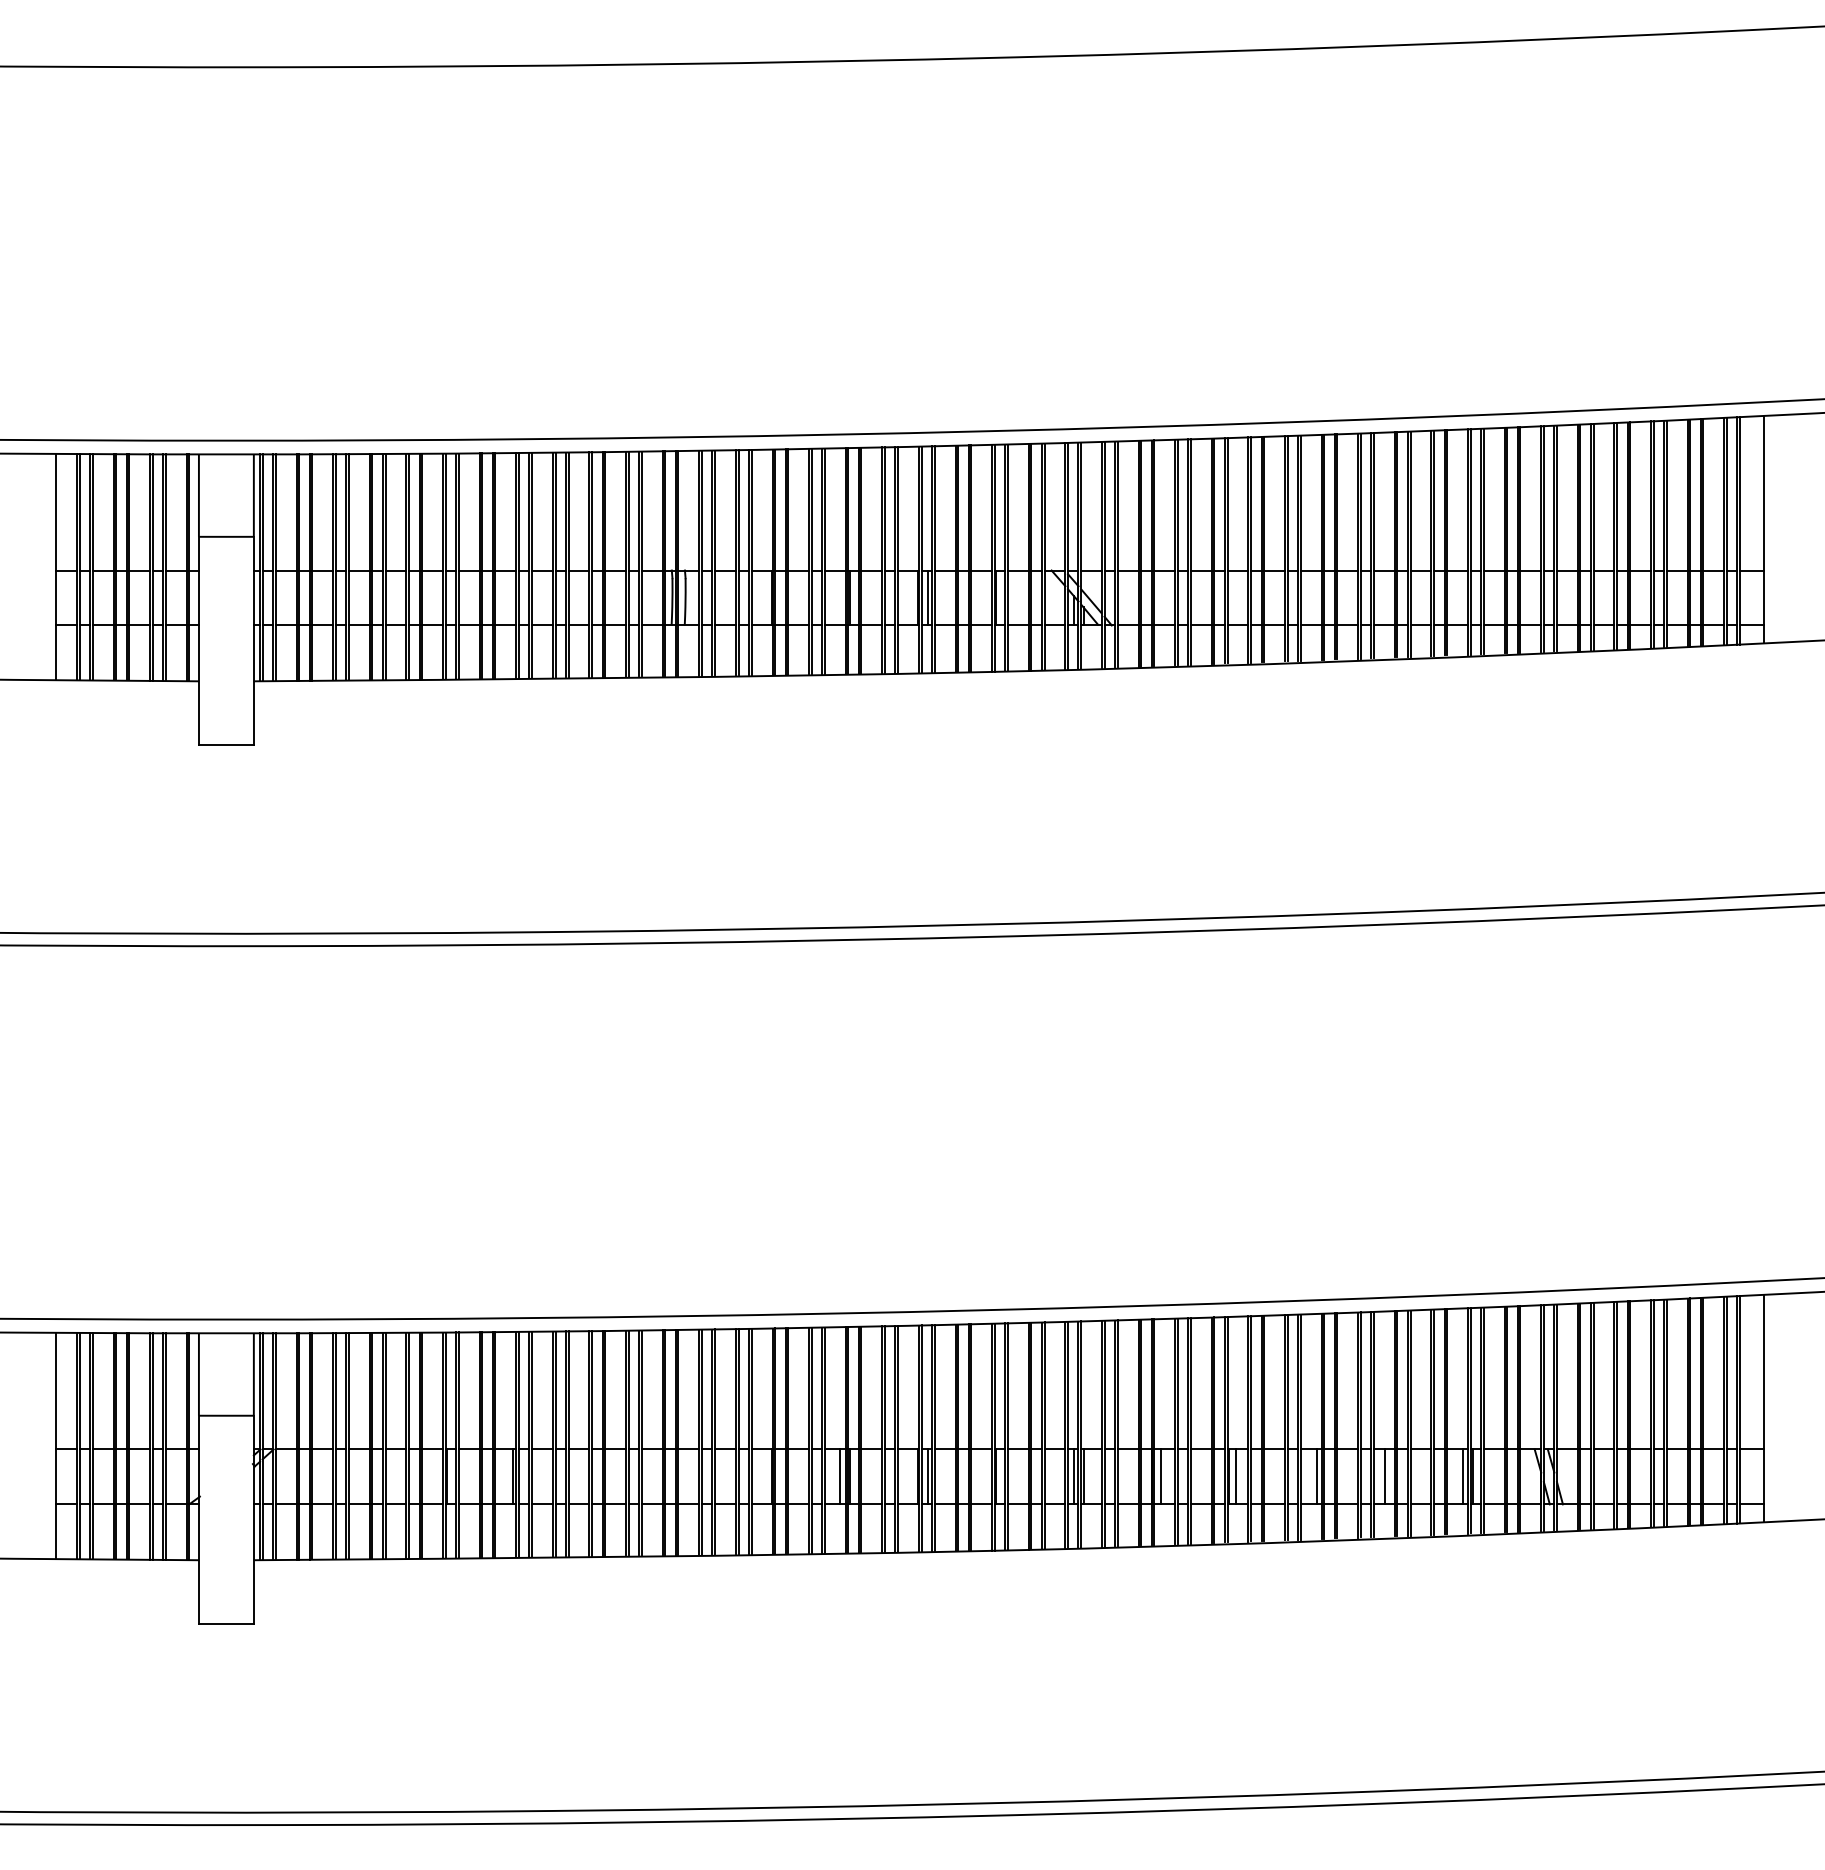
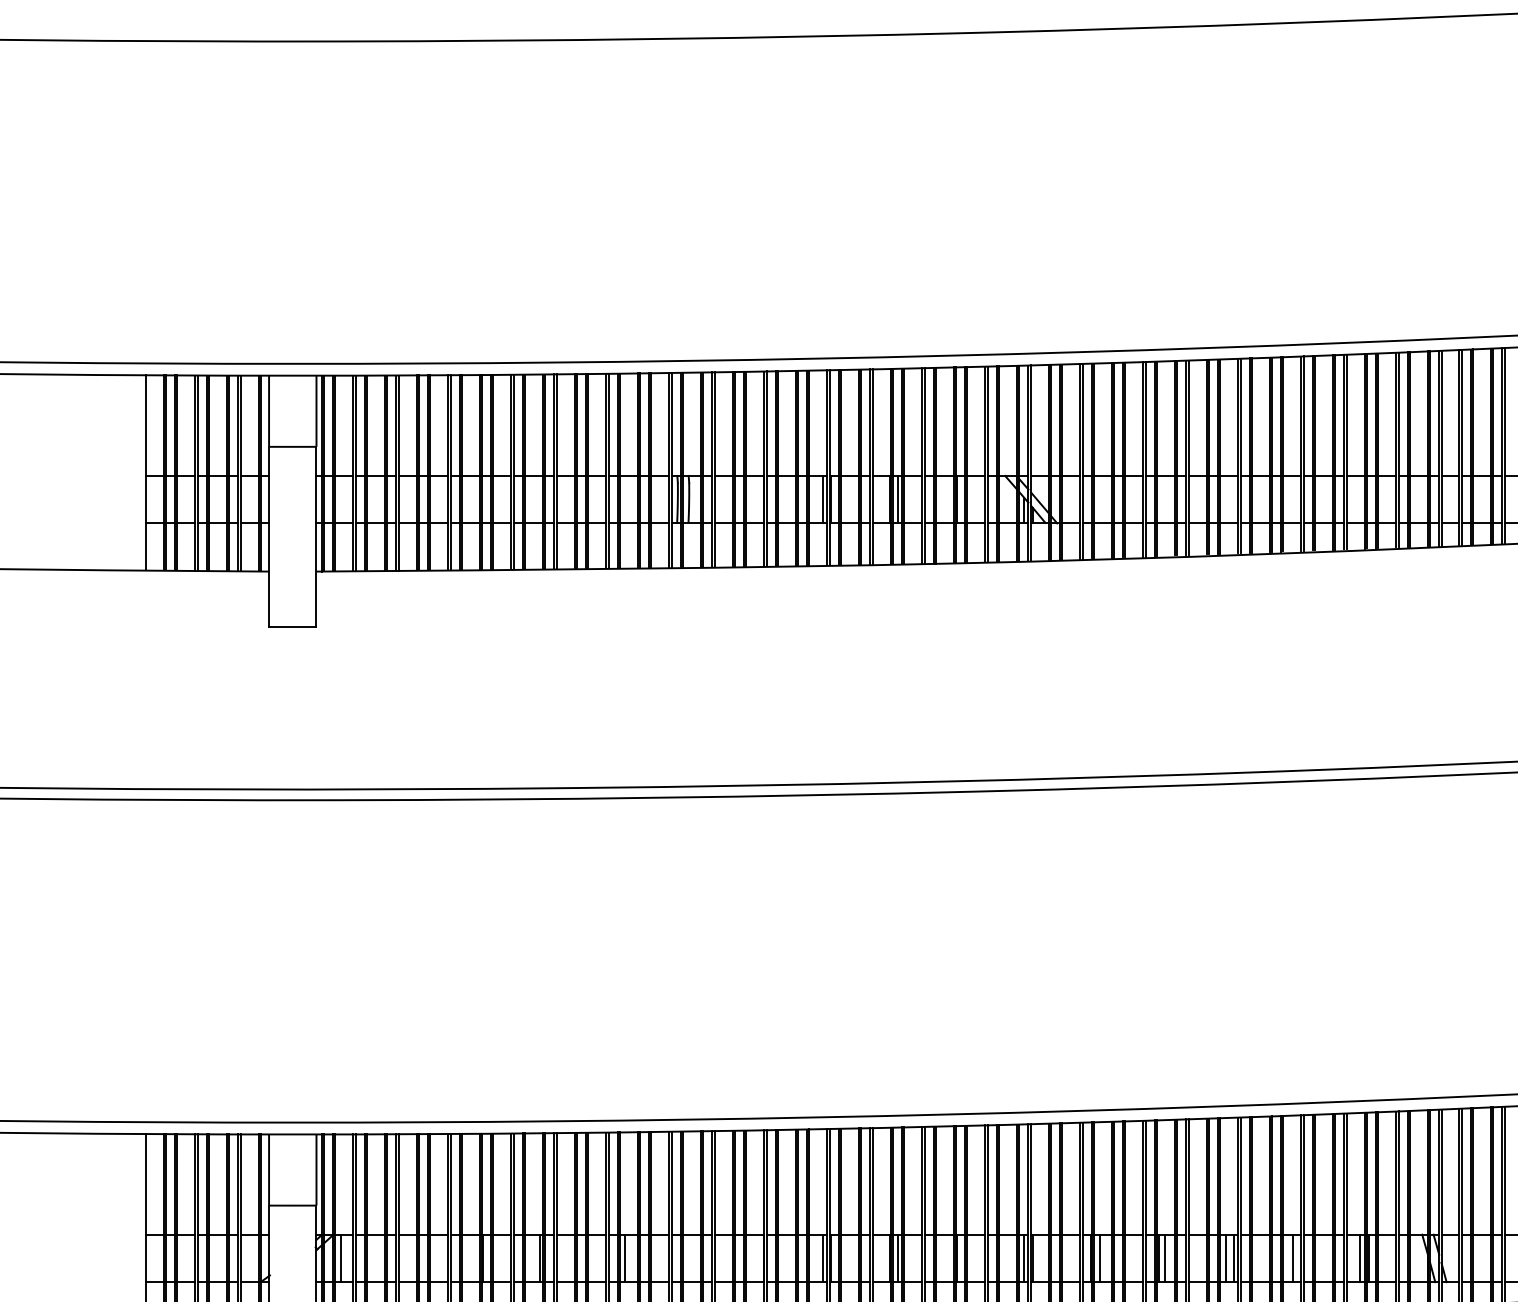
line: (840, 597) -> (822, 499), added
line: (281, 1476) -> (340, 1258), added
line: (611, 1476) -> (625, 1258), added
line: (1307, 1476) -> (1226, 1258), added

